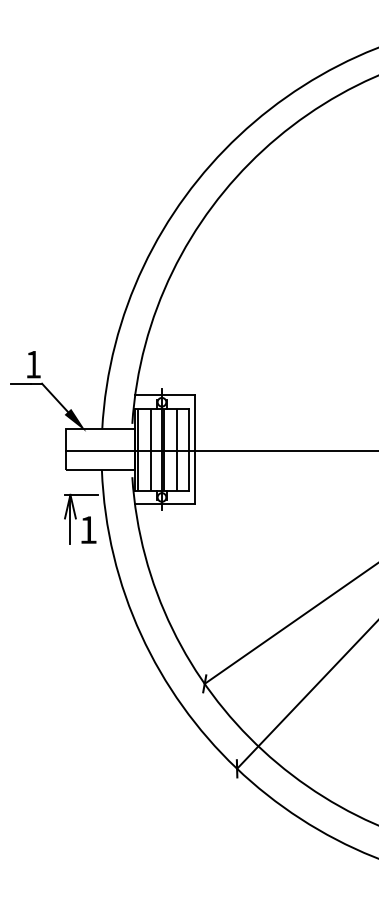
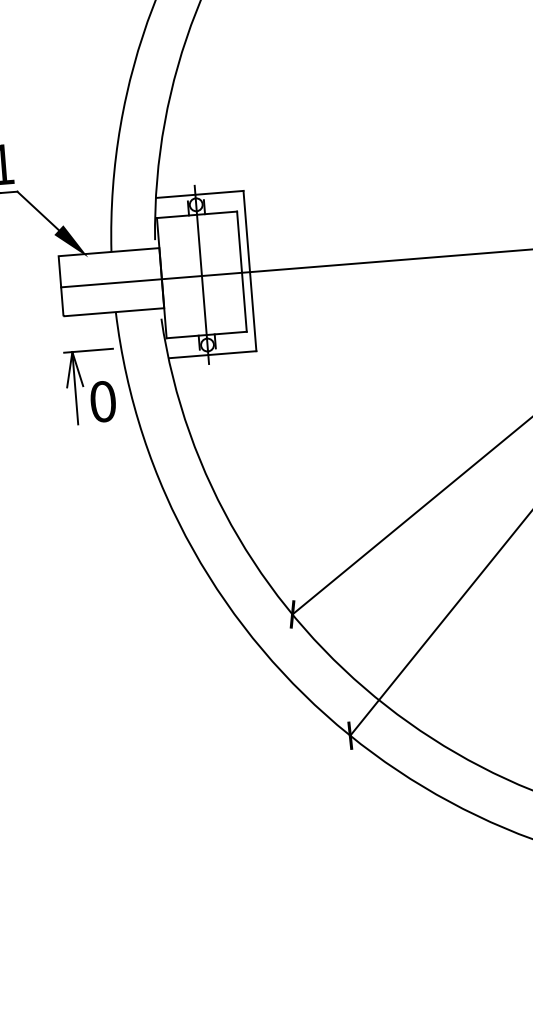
hatch: (156, 449) -> (193, 275), removed
text: (88, 530) -> (103, 402), 1 -> 0

